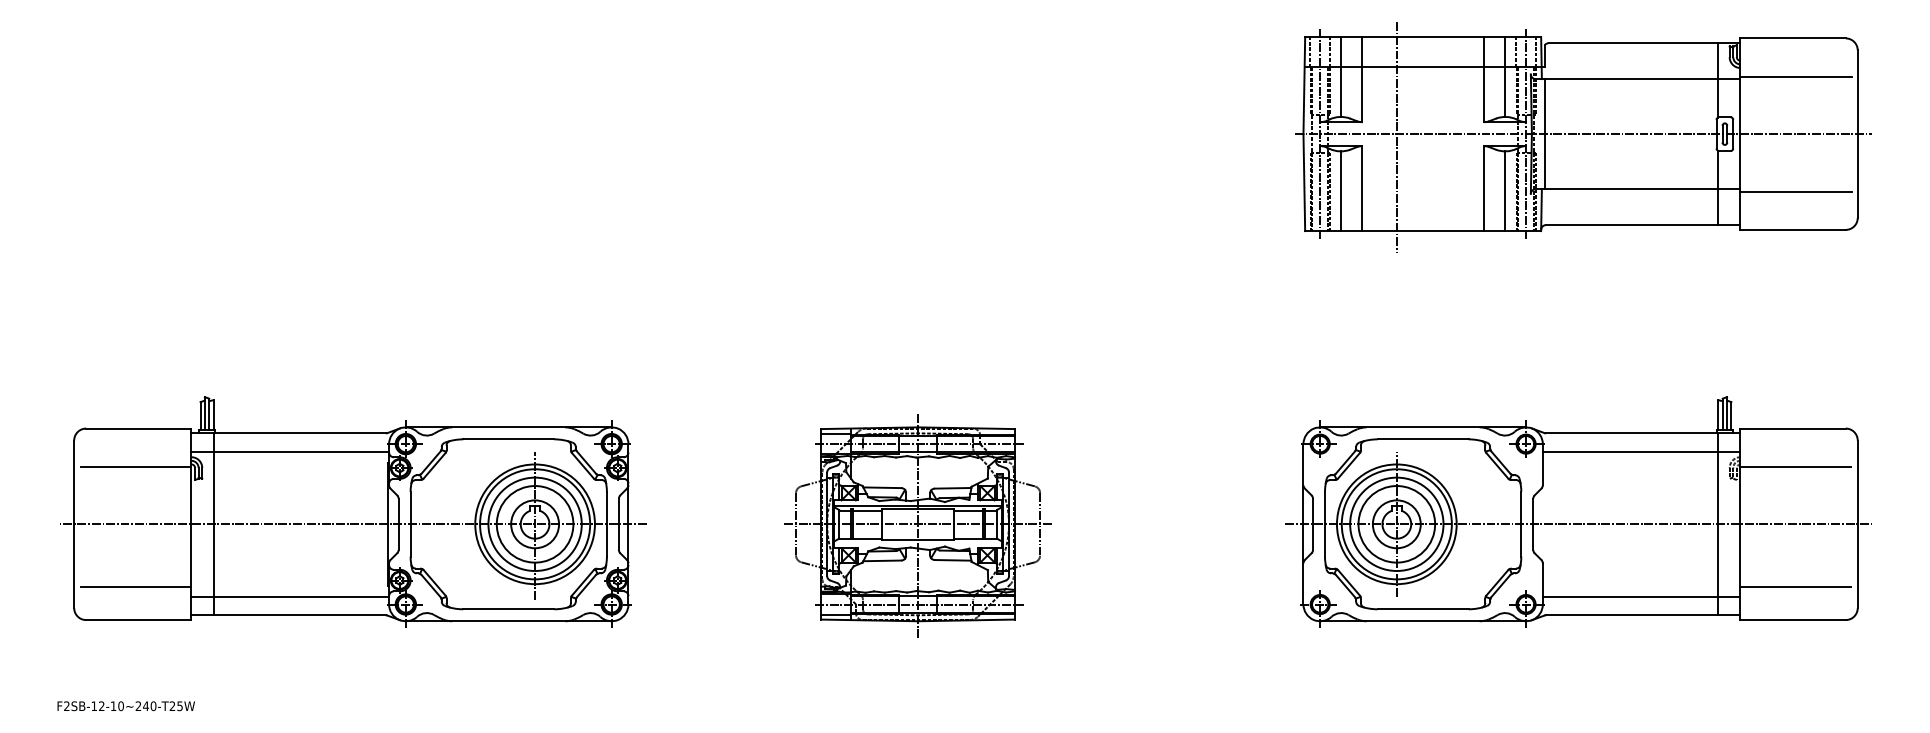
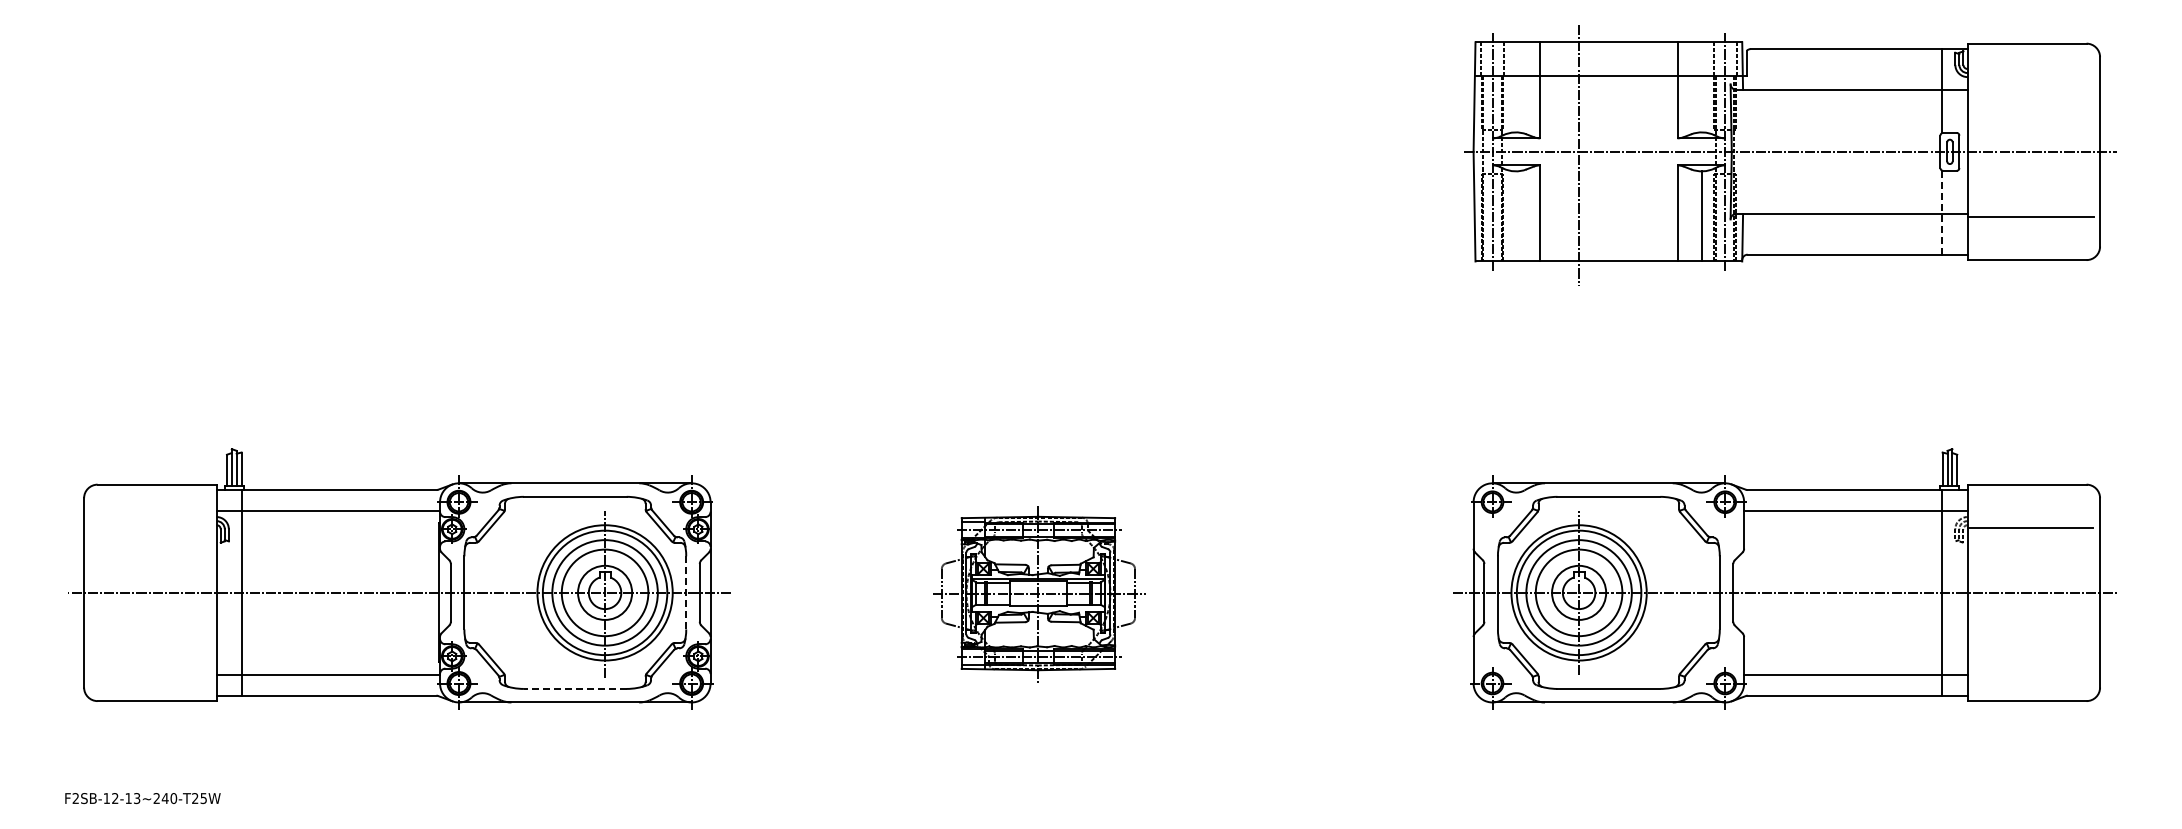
line: (1796, 76) -> (2030, 86), removed
line: (1340, 77) -> (1515, 87), removed
line: (1505, 77) -> (1701, 87), removed
line: (1544, 133) -> (1746, 151), removed
line: (1717, 187) -> (1941, 212), solid -> dashed
line: (1340, 191) -> (1515, 216), removed
line: (135, 466) -> (153, 527), removed
line: (607, 523) -> (686, 592), solid -> dashed
part: (919, 525) -> (1039, 594), size x0.7
line: (135, 586) -> (153, 663), removed
line: (1795, 586) -> (2029, 663), removed
line: (508, 608) -> (574, 688), solid -> dashed
text: (120, 706) -> (136, 798), F2SB-12-10~240-T25W -> F2SB-12-13~240-T25W

